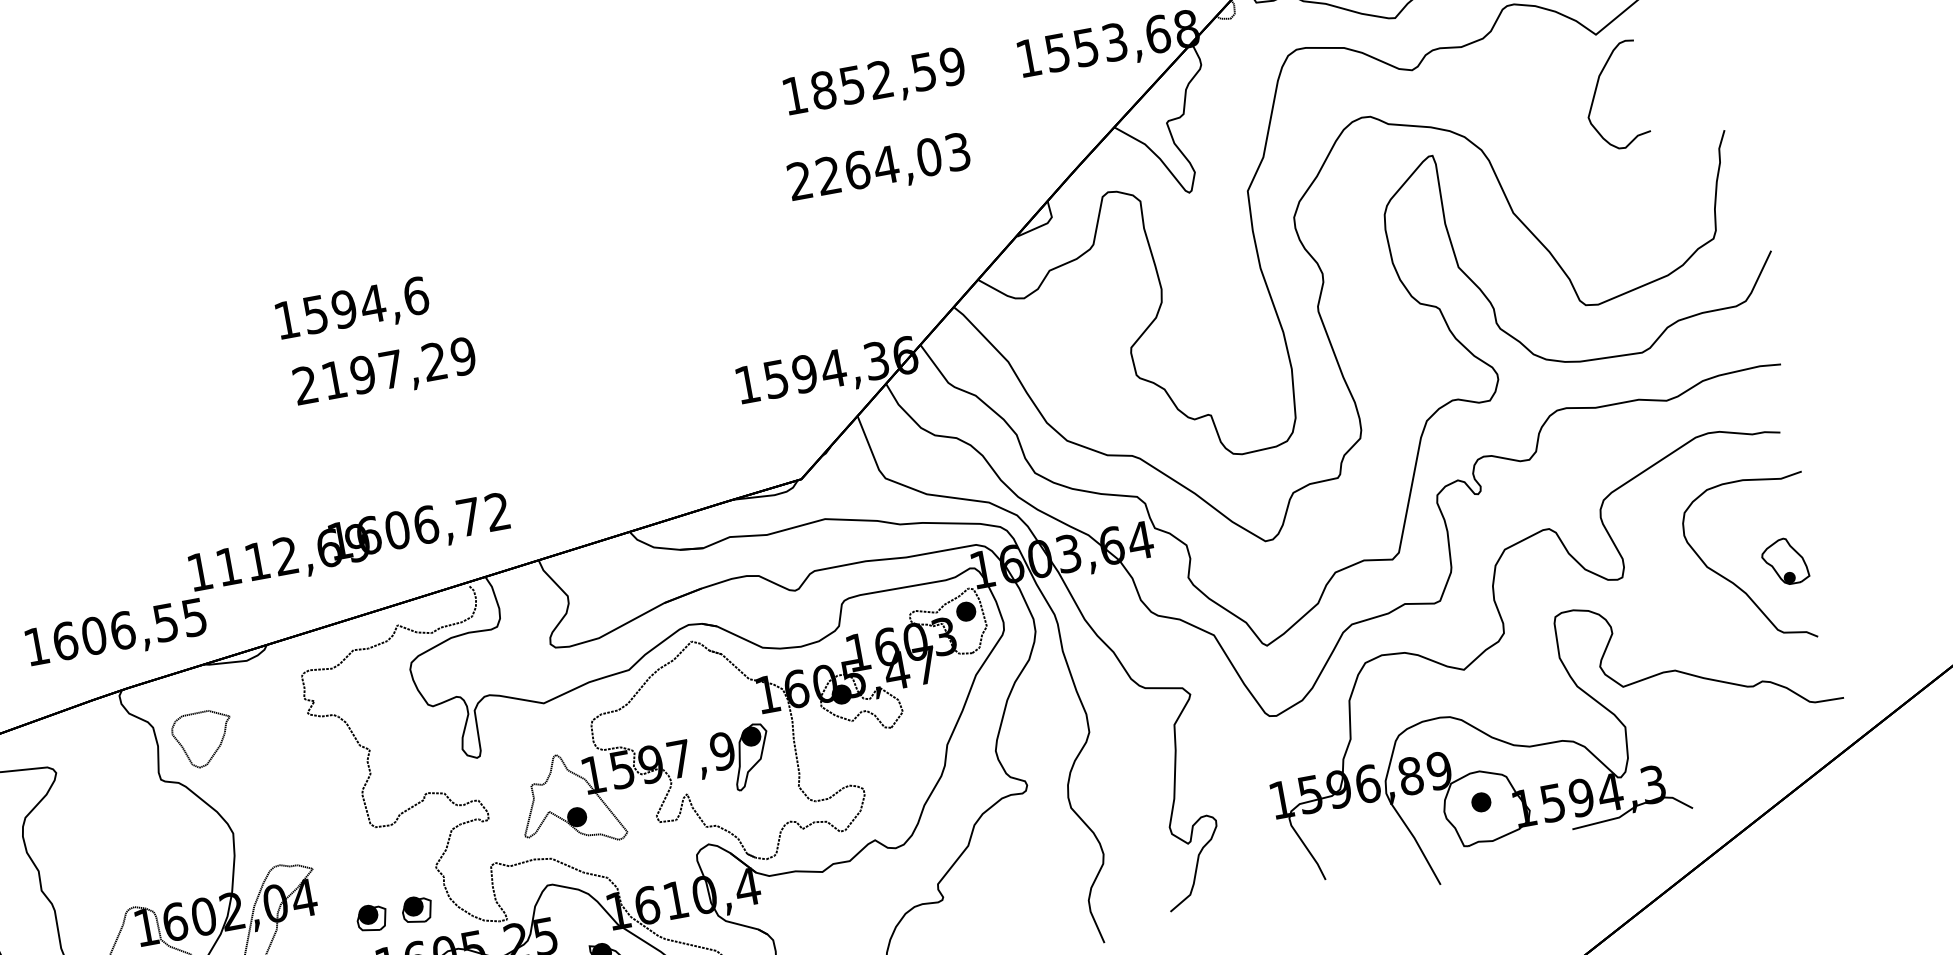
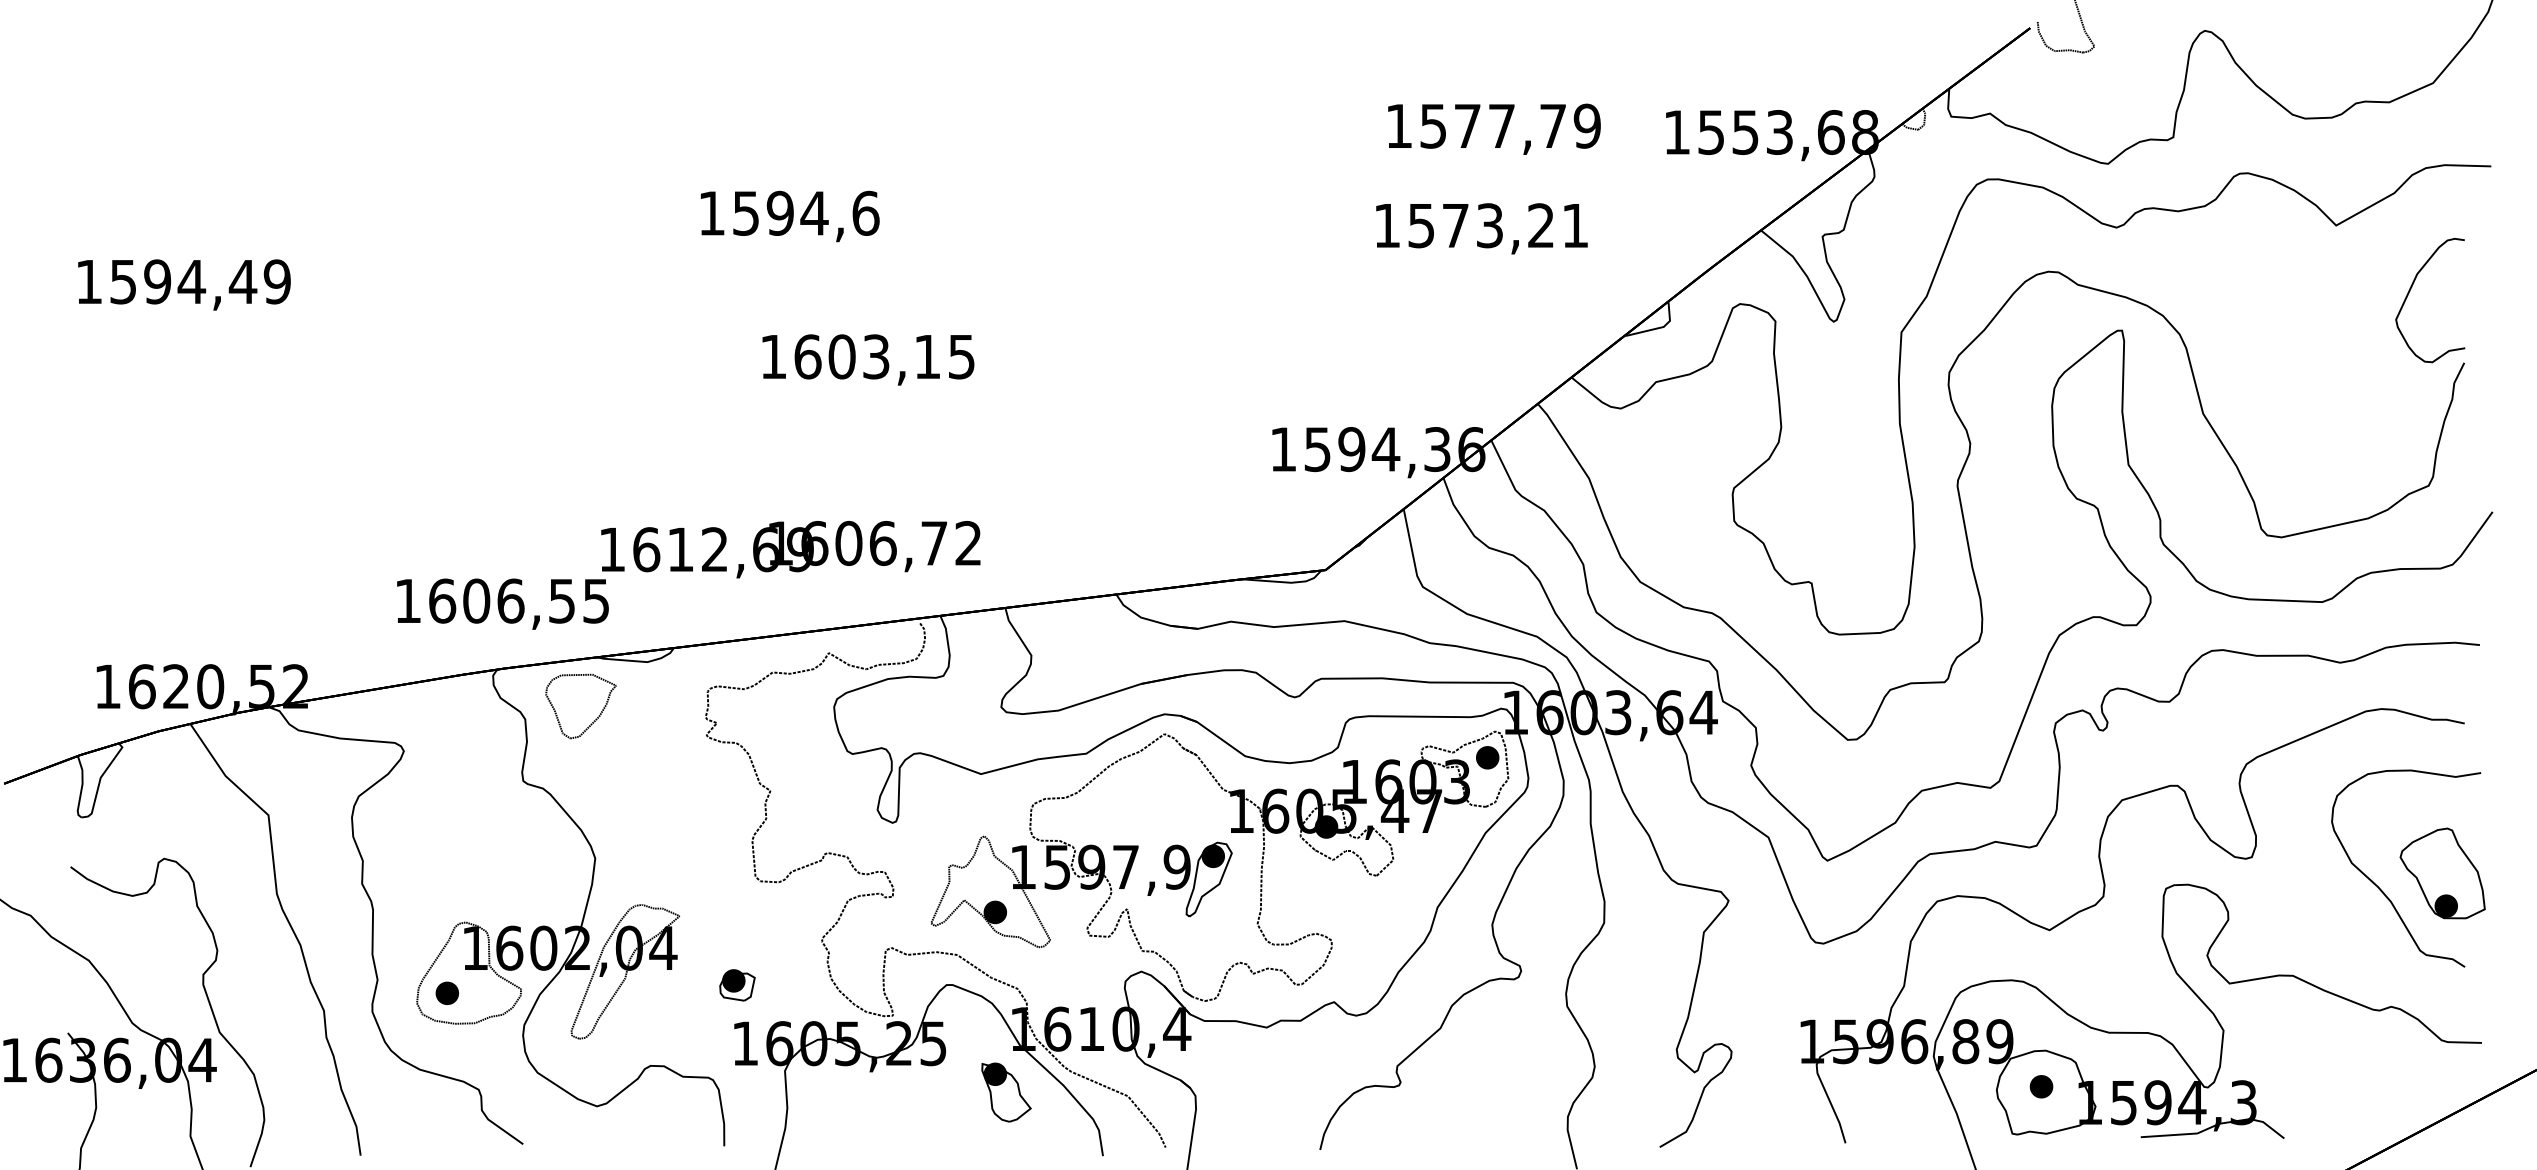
text: (872, 80) -> (1492, 125), 1852,59 -> 1577,79
curve: (1596, 91) -> (2410, 291), moved
text: (879, 166) -> (1481, 225), 2264,03 -> 1573,21
text: (352, 310) -> (789, 216), moved
text: (384, 370) -> (867, 356), 2197,29 -> 1603,15
part: (1784, 561) -> (2442, 873), size x1.67
text: (228, 566) -> (646, 549), 1112,69 -> 1612,69
part: (203, 739) -> (580, 706), moved
part: (417, 909) -> (791, 985), removed

